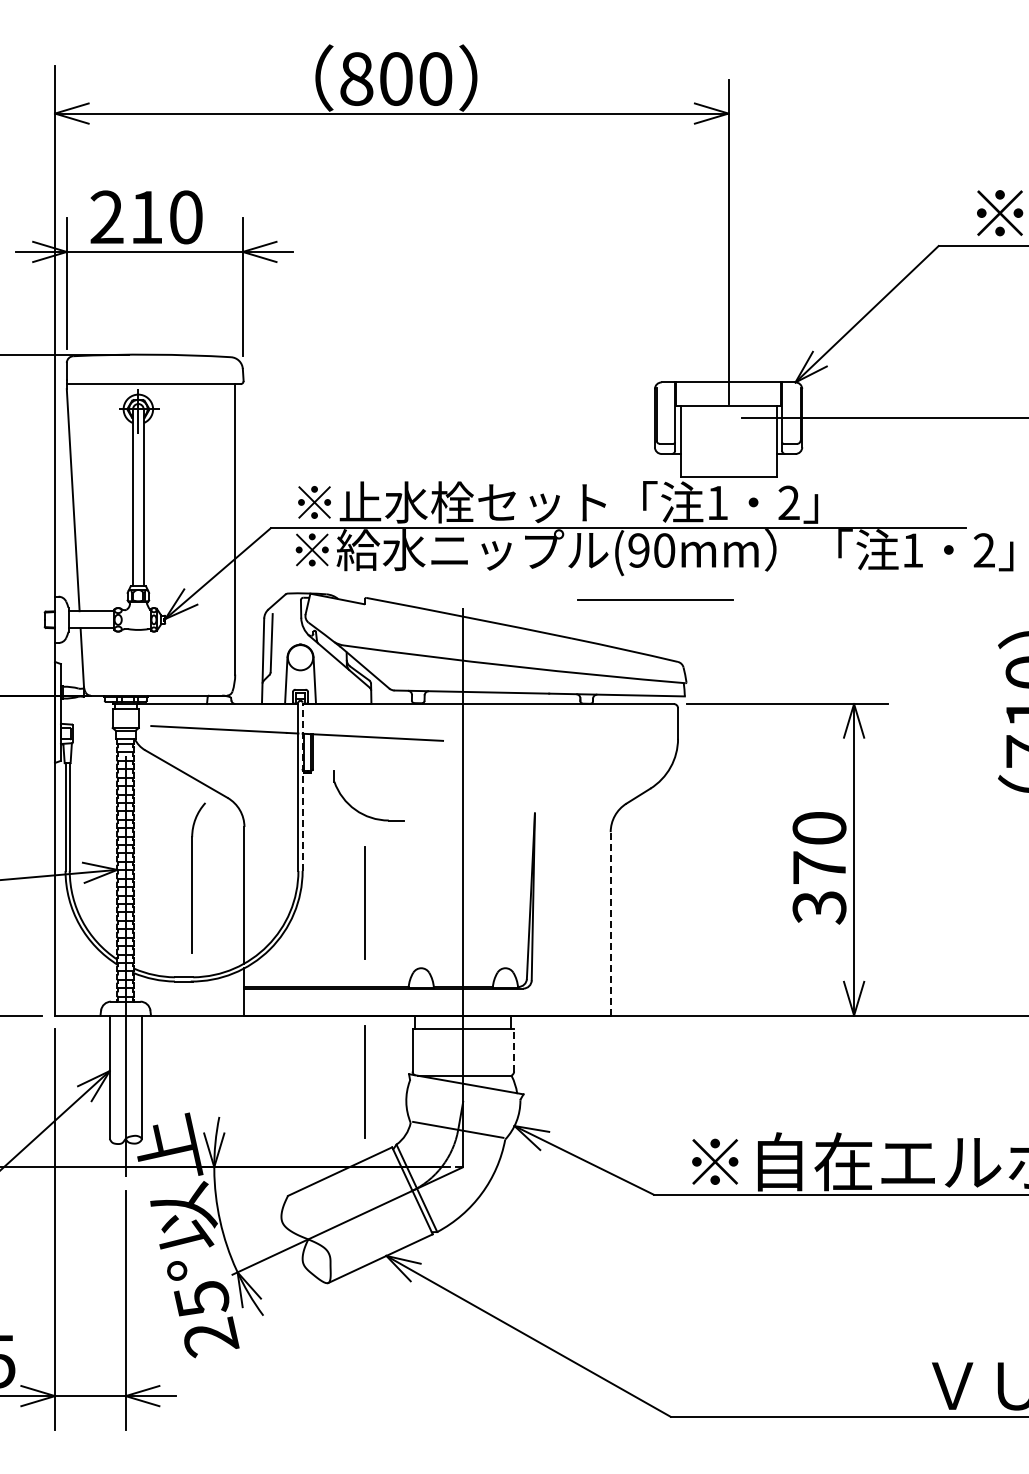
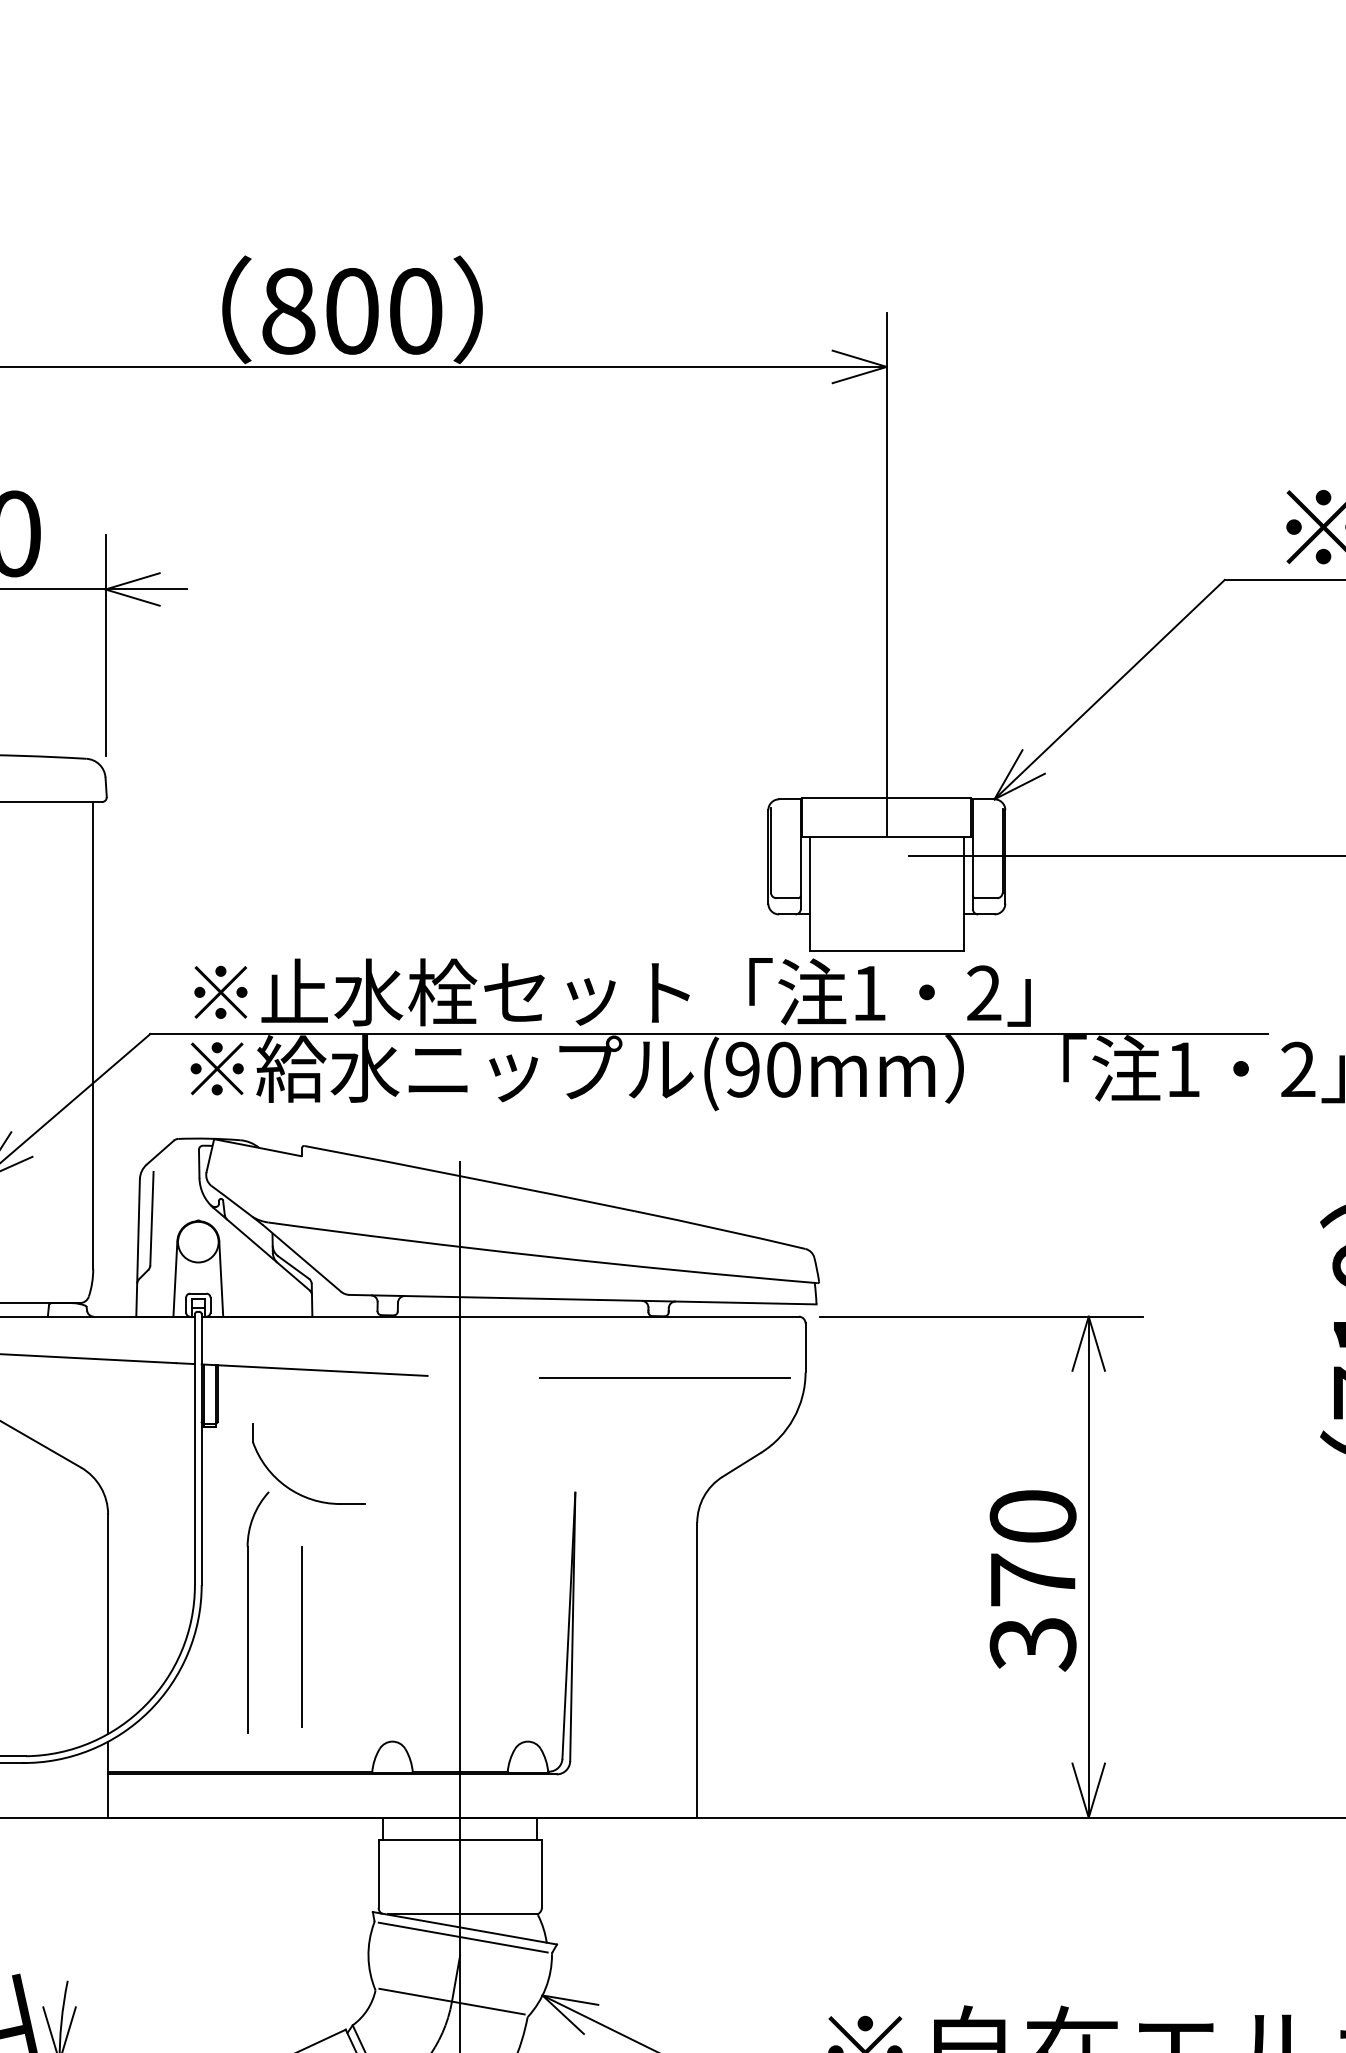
line: (655, 599) -> (664, 1376), moved
line: (302, 786) -> (201, 1449), dashed -> solid
part: (198, 877) -> (257, 1611), moved
line: (610, 923) -> (696, 1669), dashed -> solid
line: (514, 1049) -> (542, 1872), dashed -> solid
line: (364, 1081) -> (301, 1923), removed
line: (464, 1089) -> (462, 1936), added

